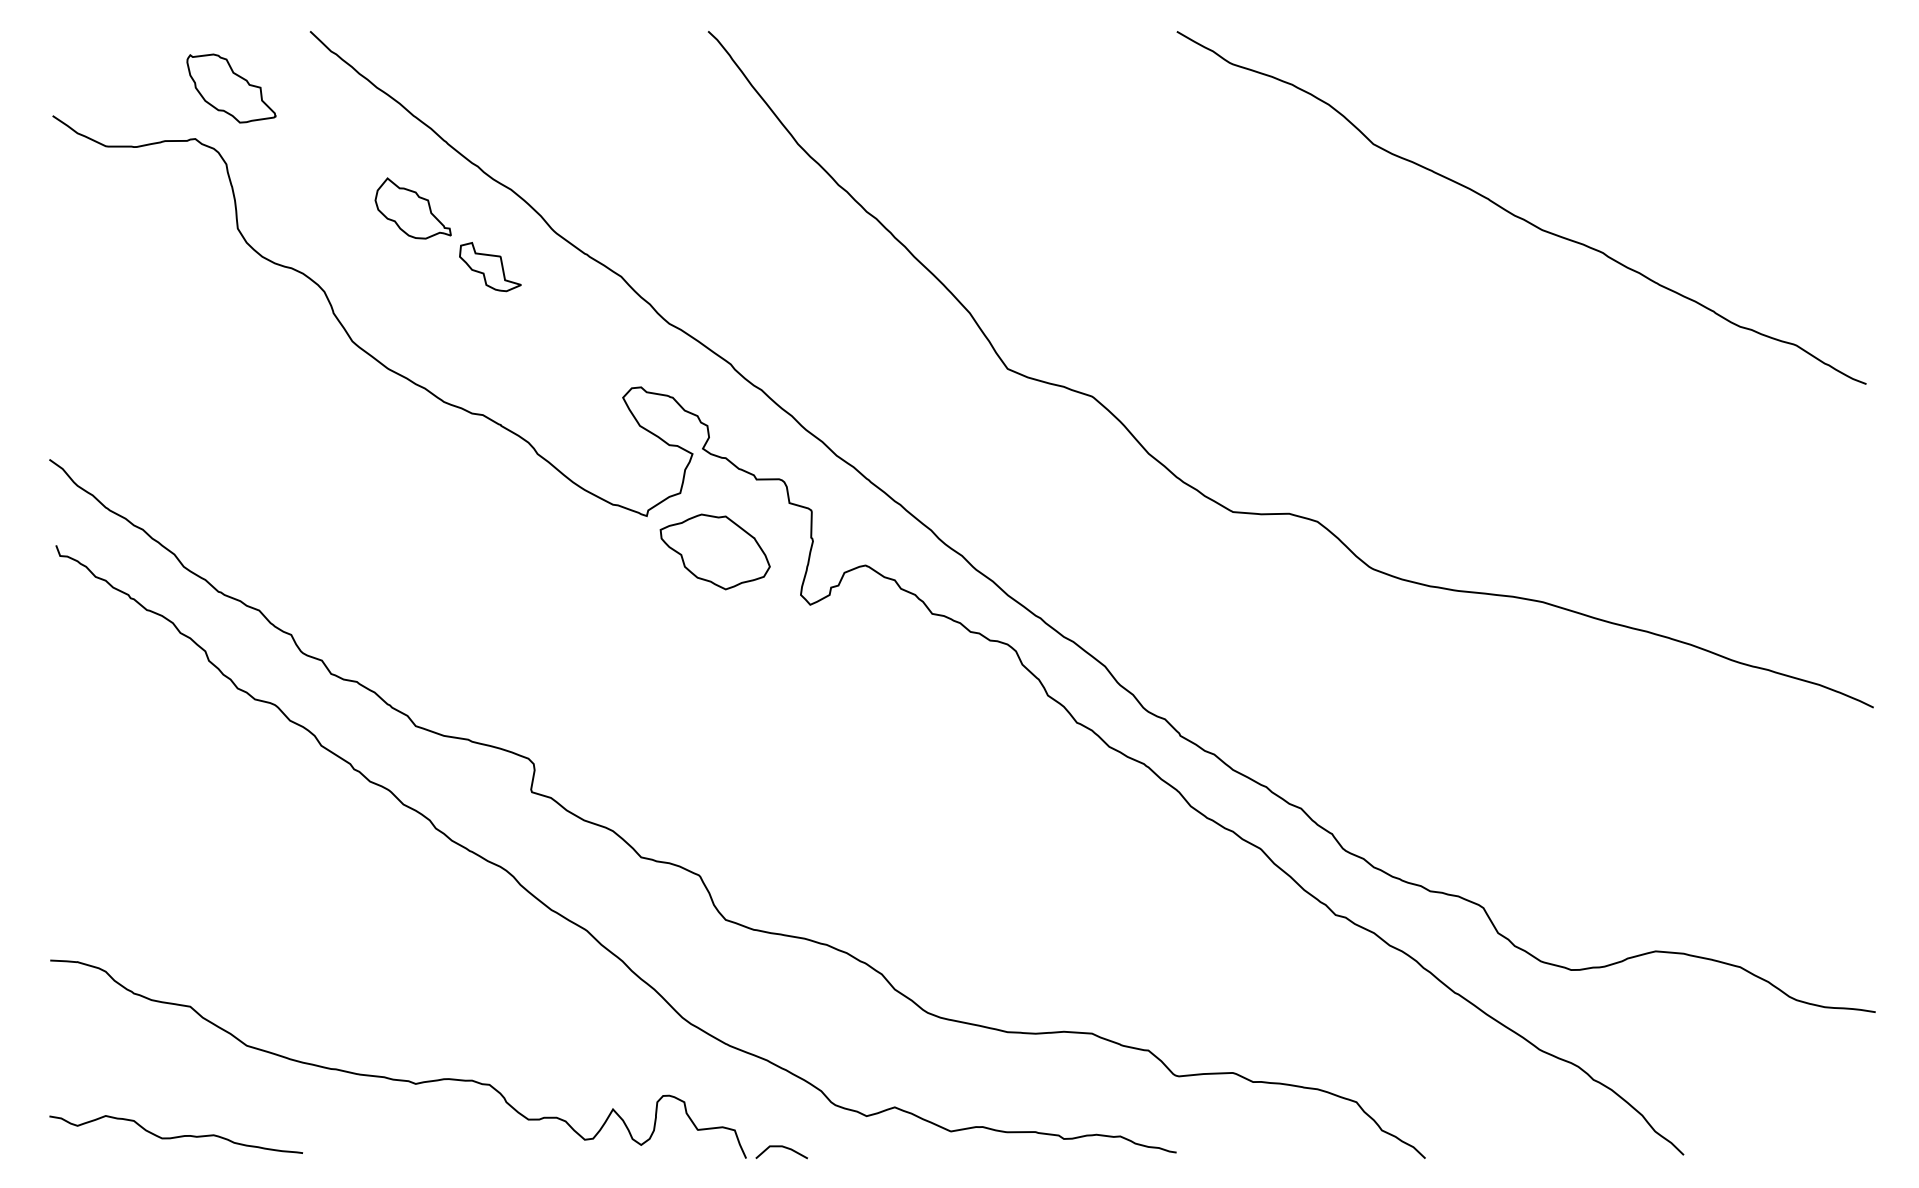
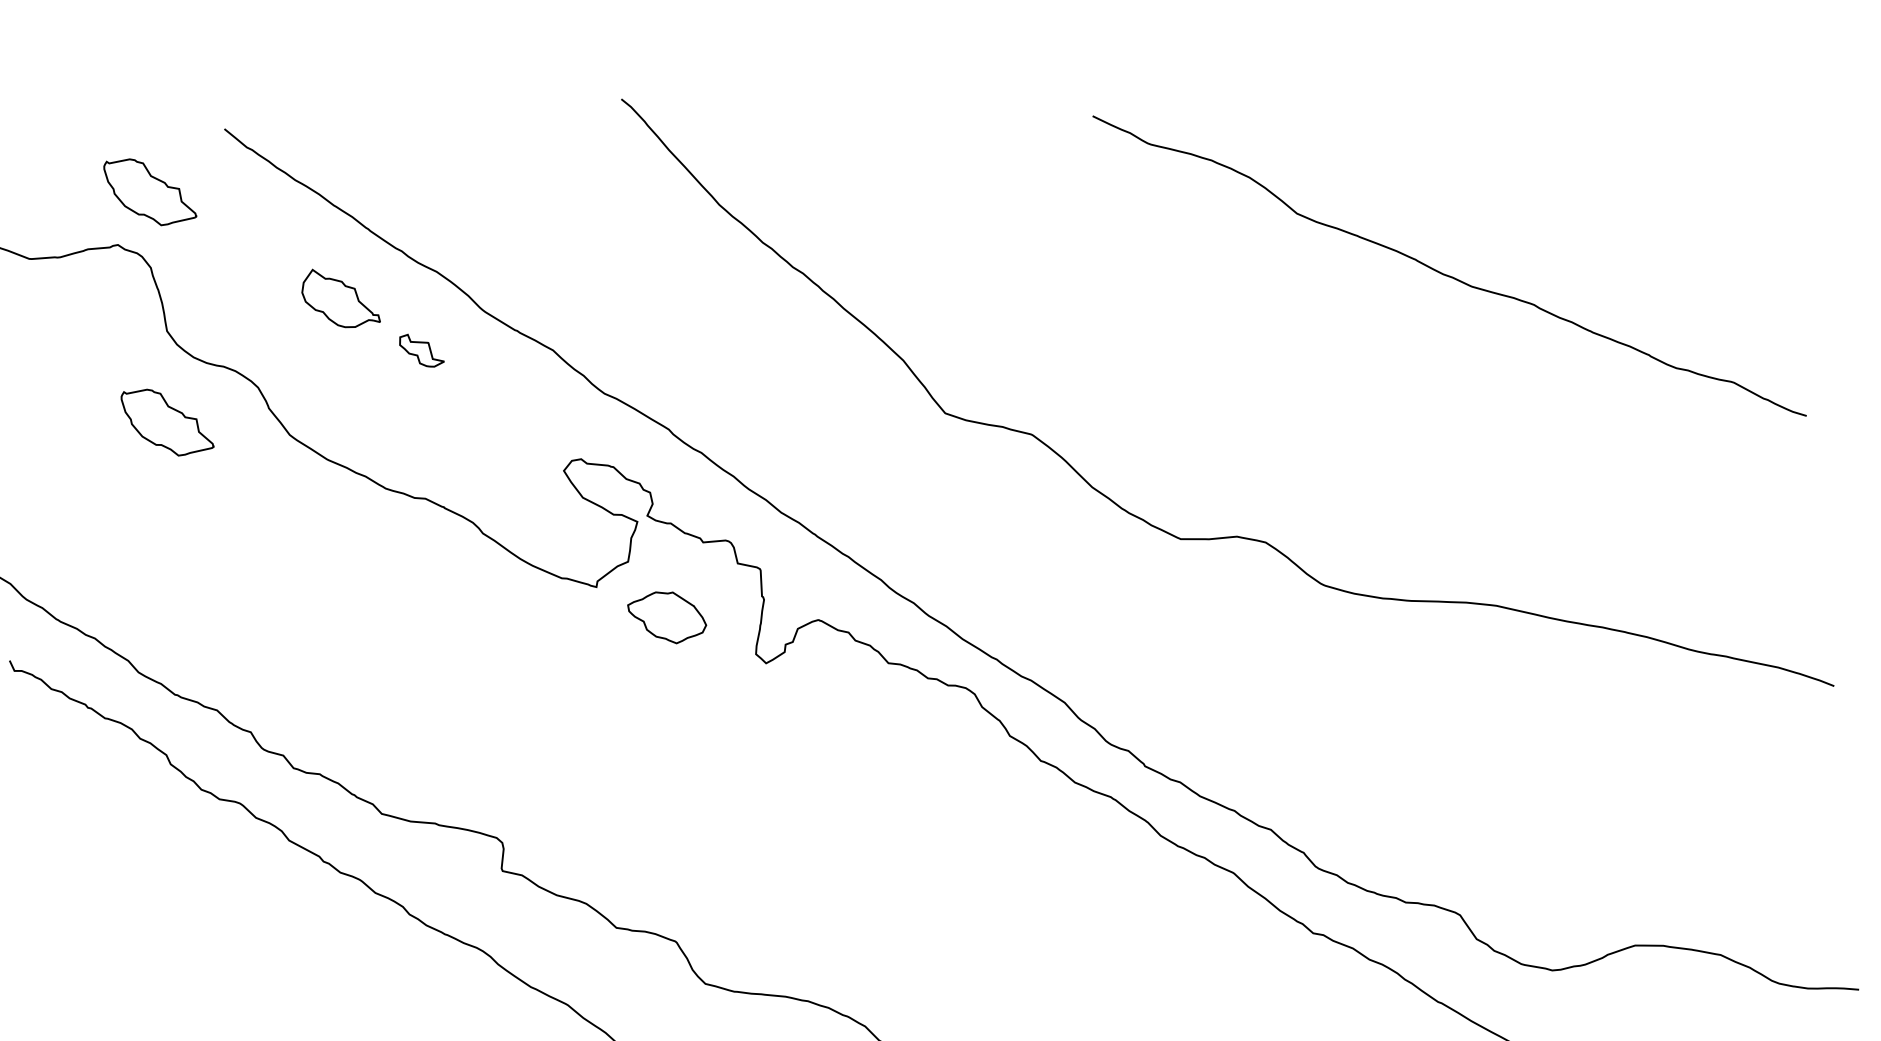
curve: (1517, 215) -> (1446, 273), moved
part: (490, 267) -> (421, 350), size x0.7
part: (231, 319) -> (167, 422), added
part: (714, 551) -> (666, 617), size x0.7

